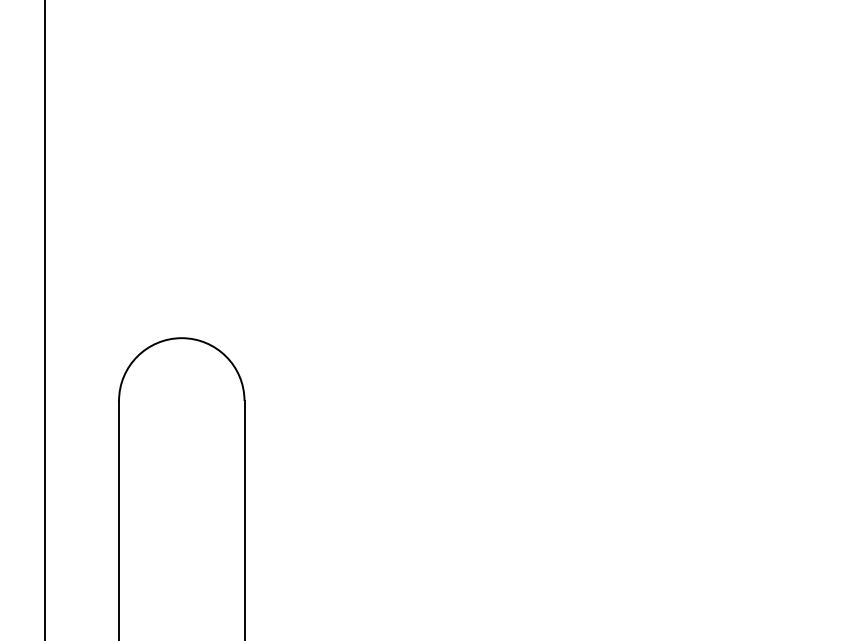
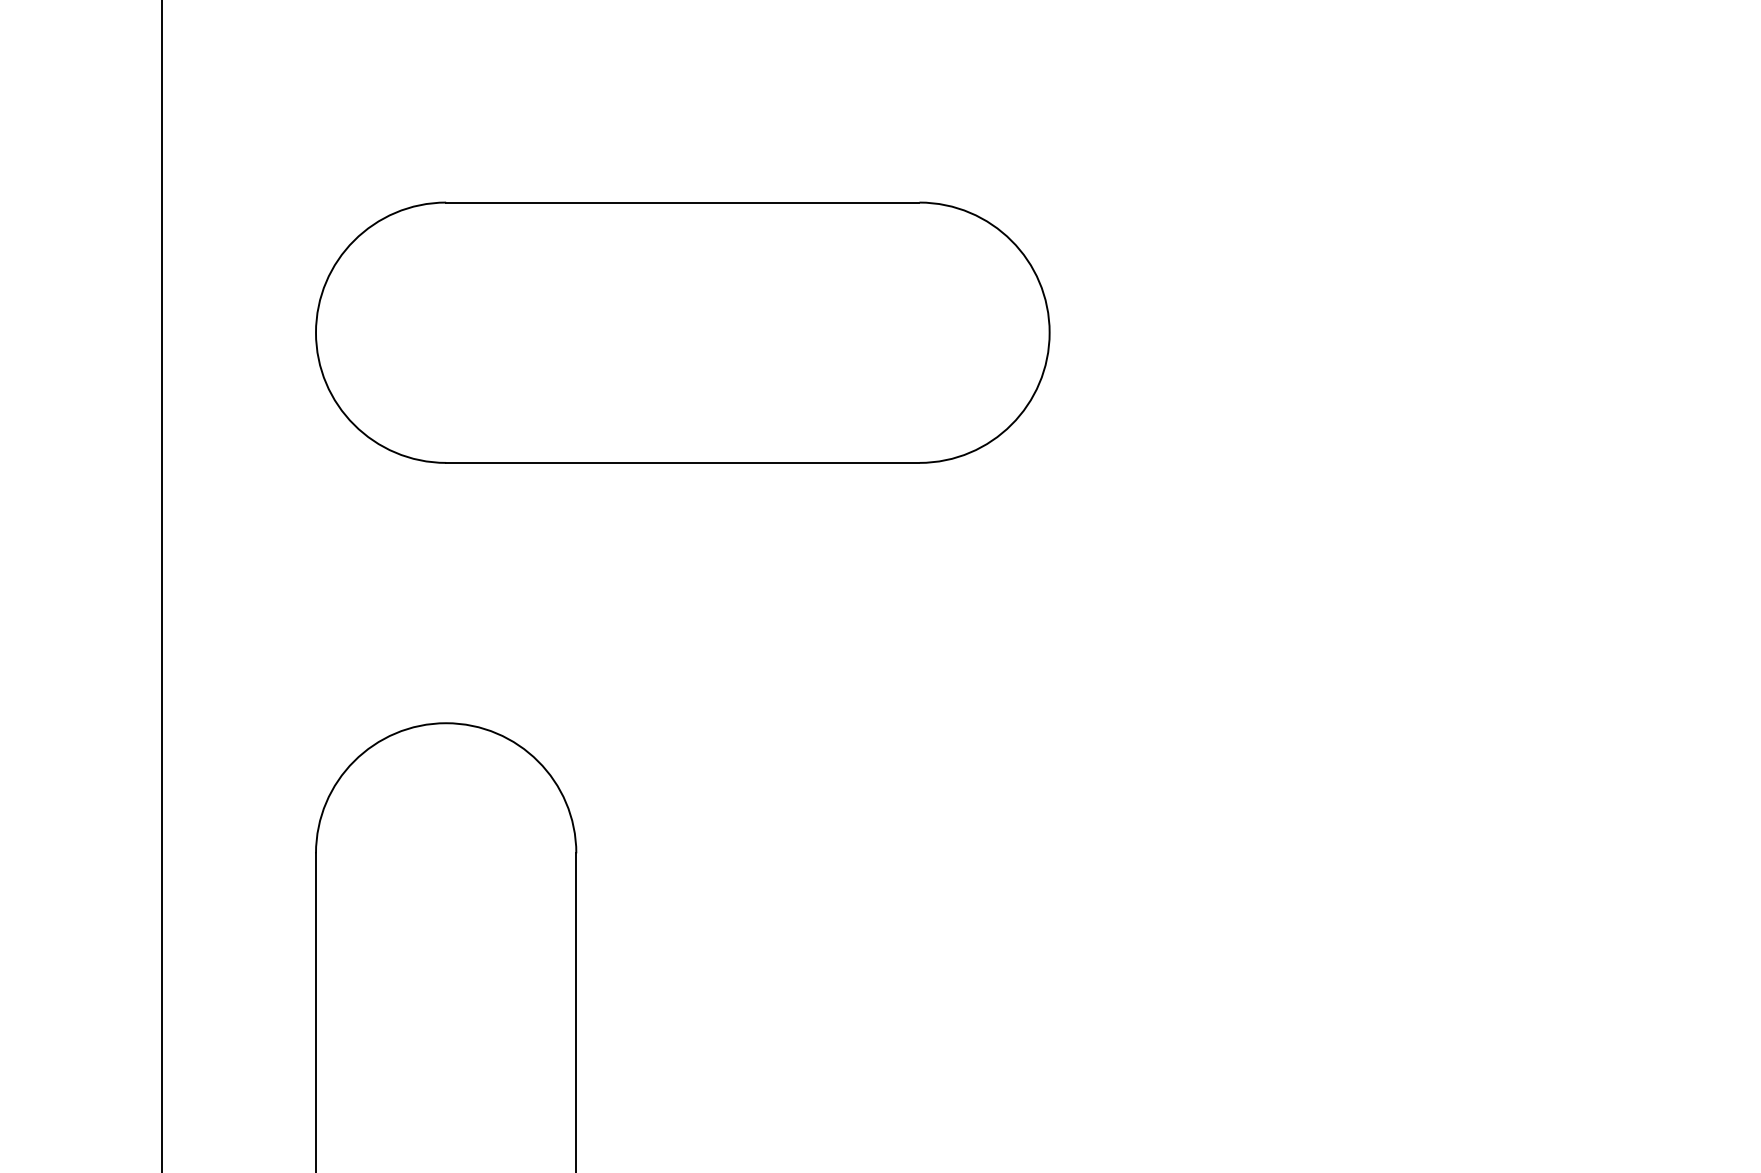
part: (295, 149) -> (682, 331), added

